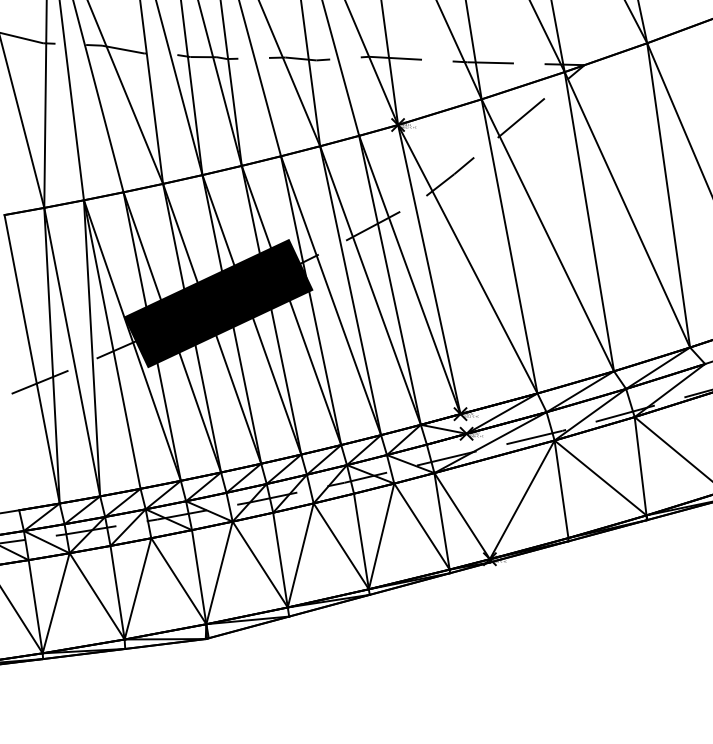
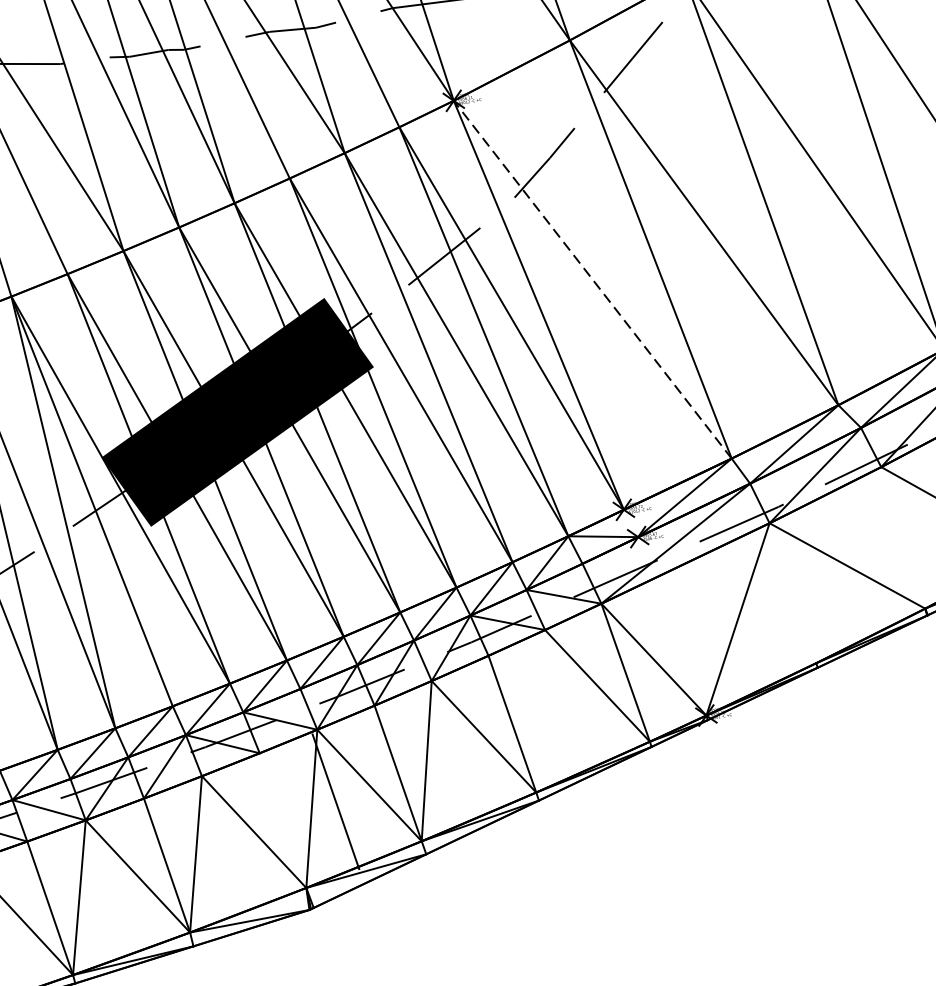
line: (467, 258) -> (592, 278), solid -> dashed
line: (640, 466) -> (903, 538), removed
line: (561, 489) -> (793, 593), removed
line: (381, 536) -> (540, 711), removed
line: (199, 577) -> (336, 802), moved

